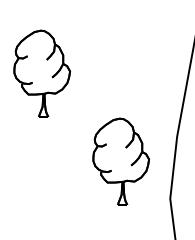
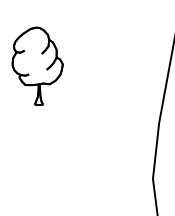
part: (121, 161) -> (109, 145), removed

